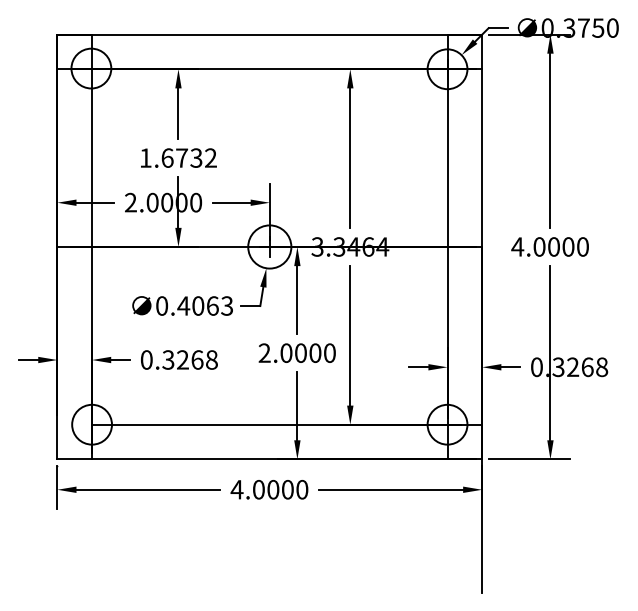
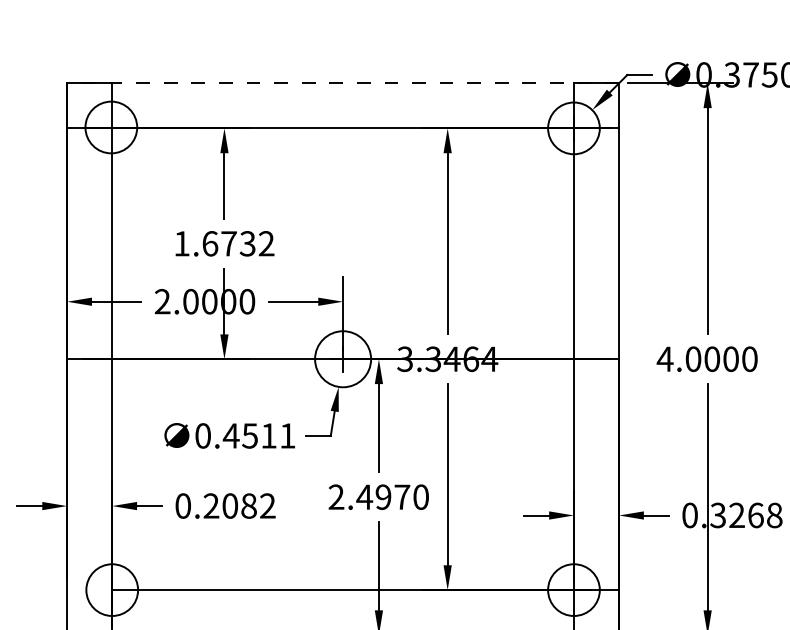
line: (269, 34) -> (342, 83), solid -> dashed
text: (212, 305) -> (268, 435), 0.4063 -> 0.4511
text: (300, 352) -> (382, 496), 2.0000 -> 2.4970
text: (189, 359) -> (238, 505), 0.3268 -> 0.2082

